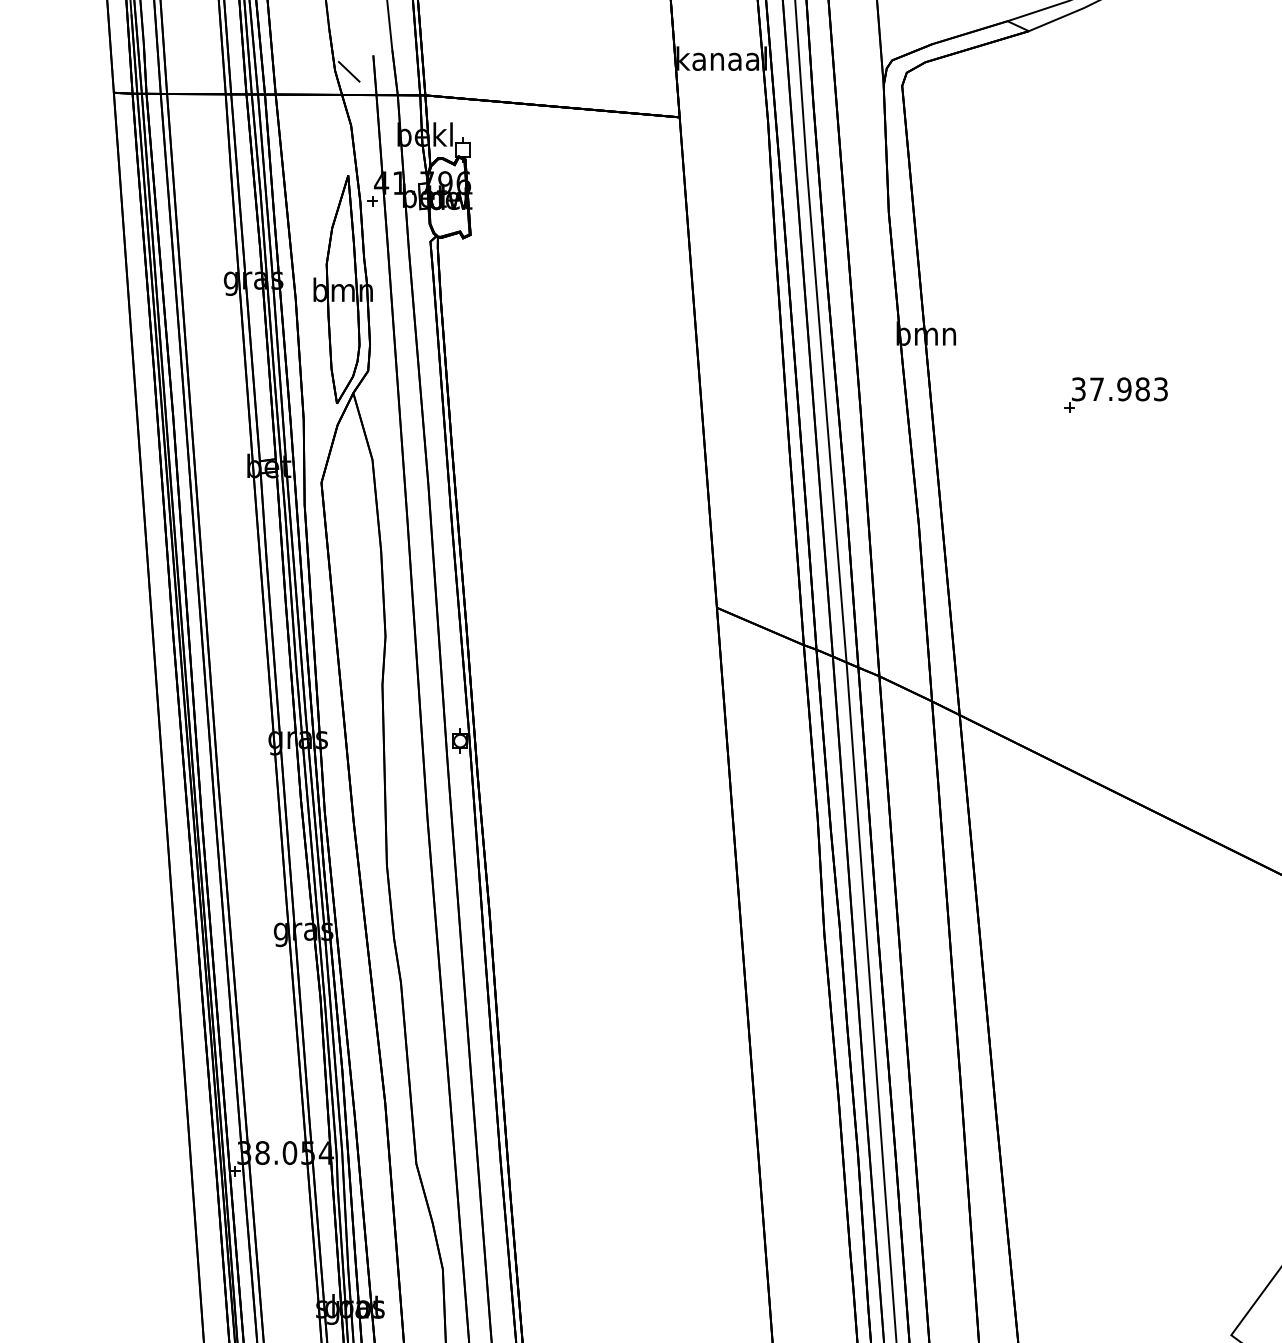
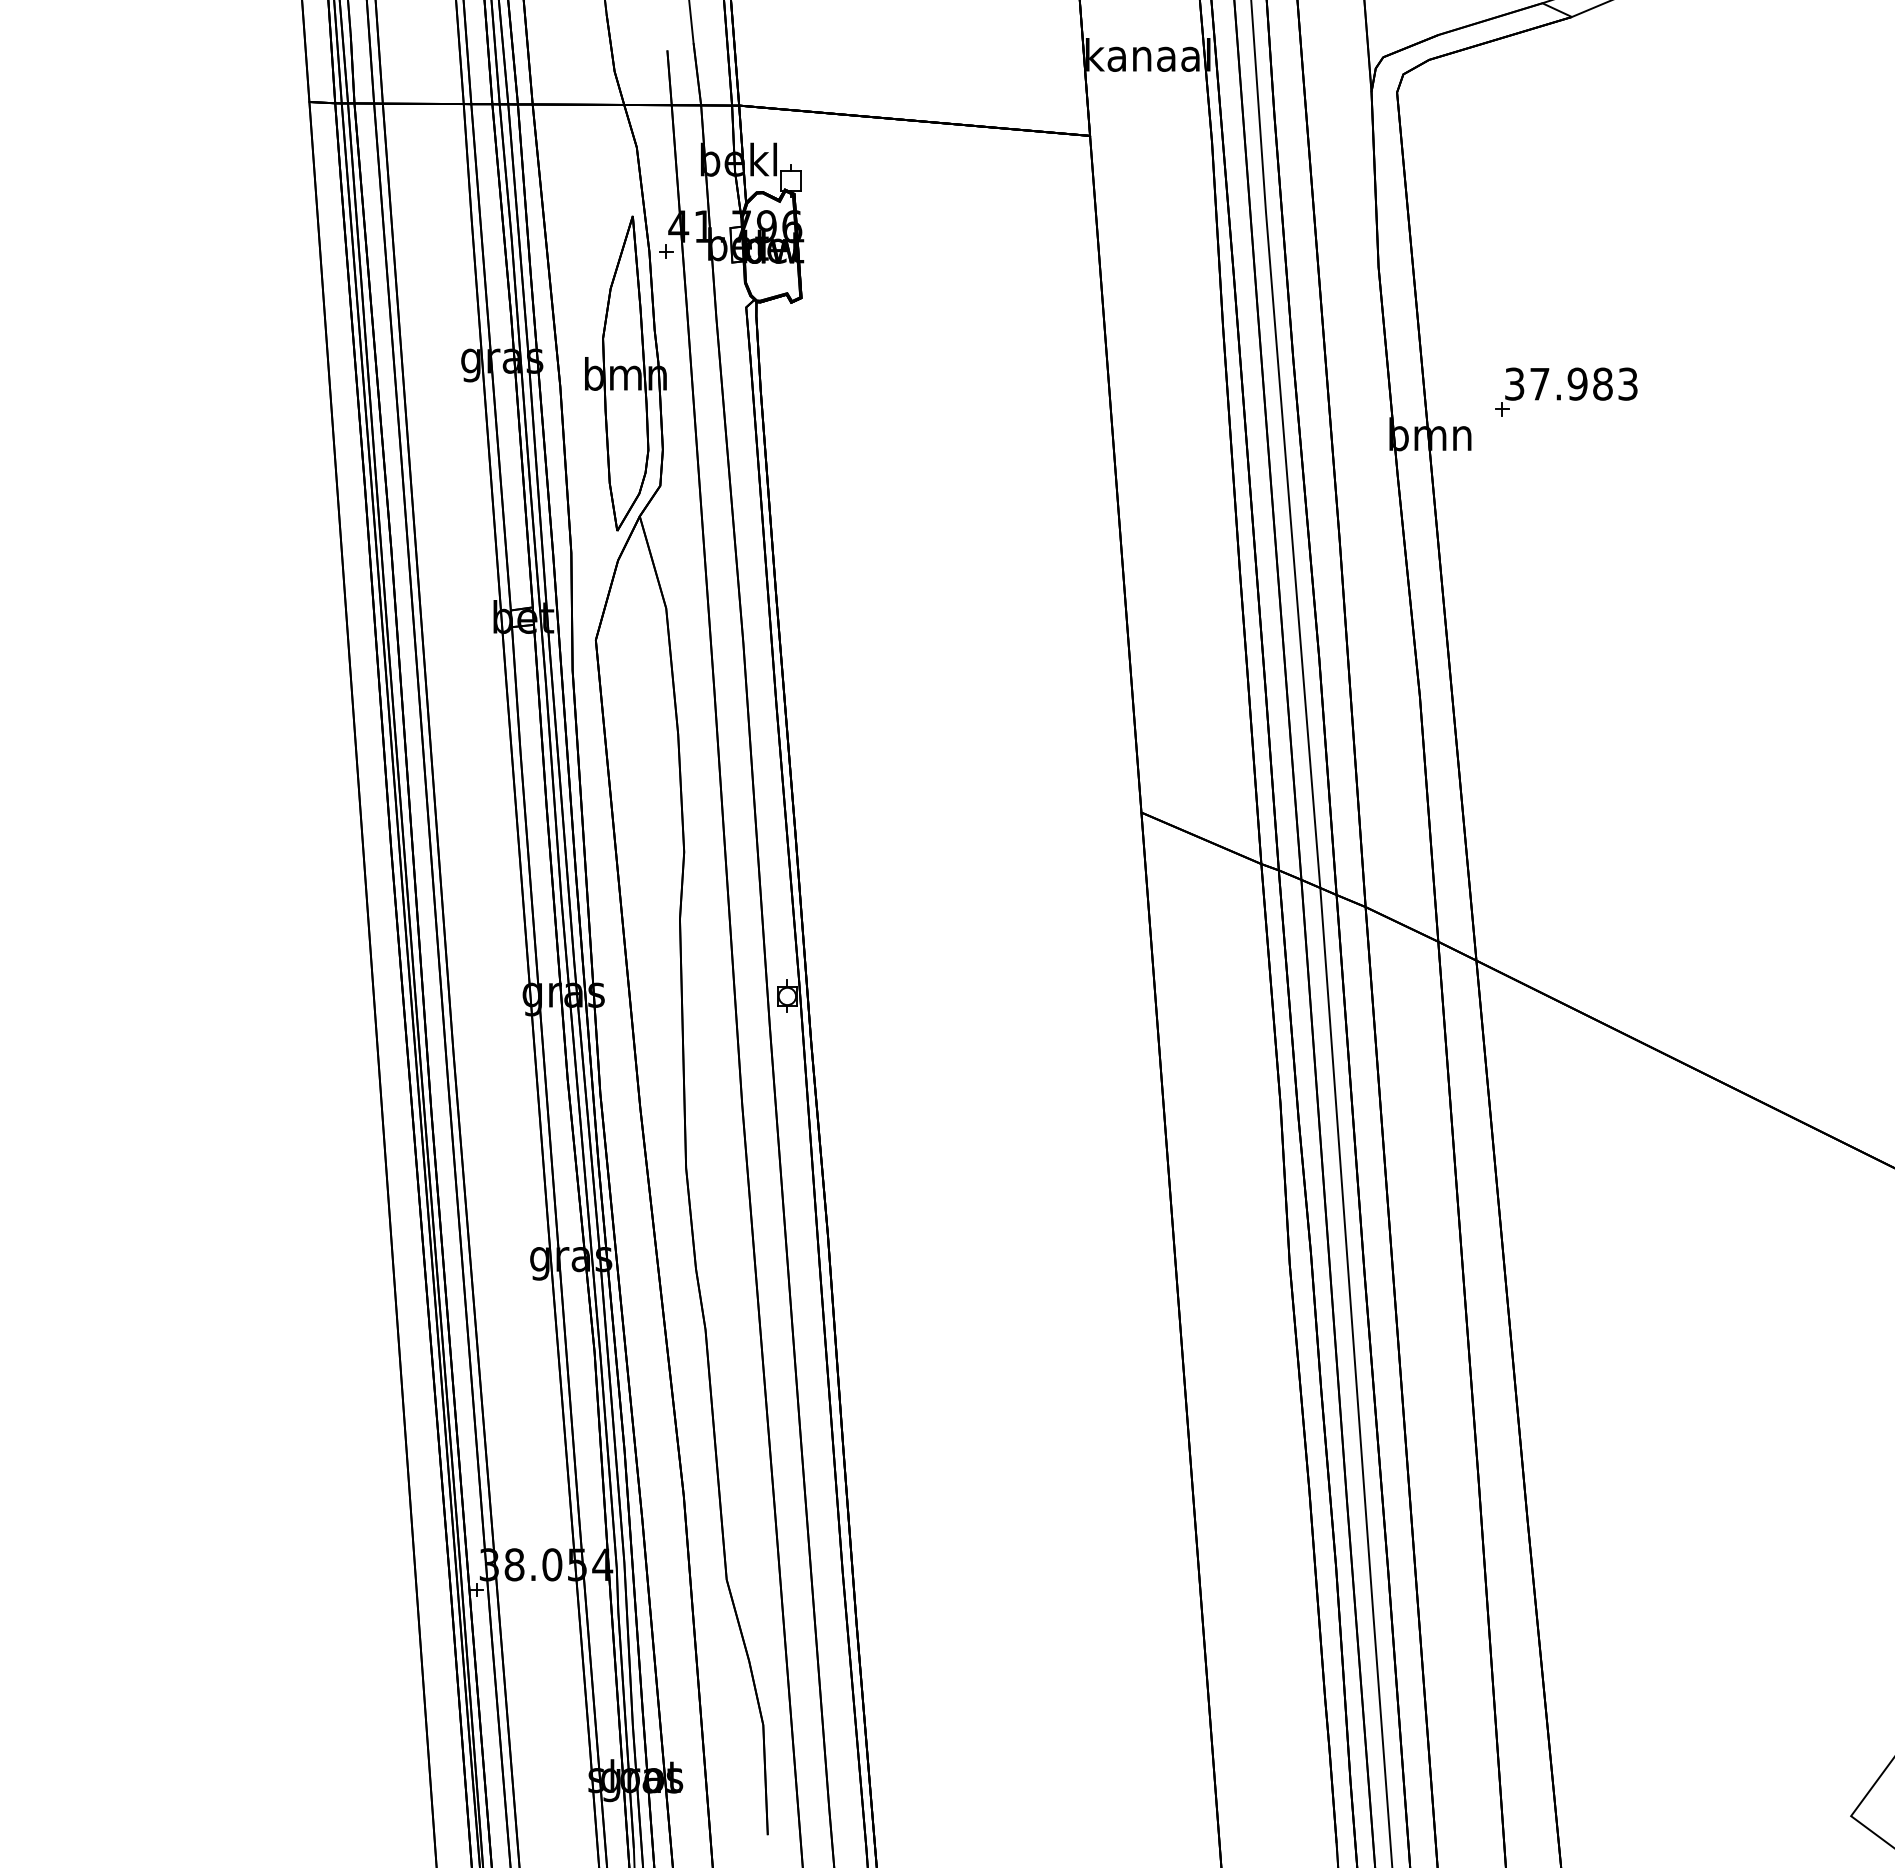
line: (348, 71) -> (633, 72), removed
part: (1116, 394) -> (1566, 391), moved

